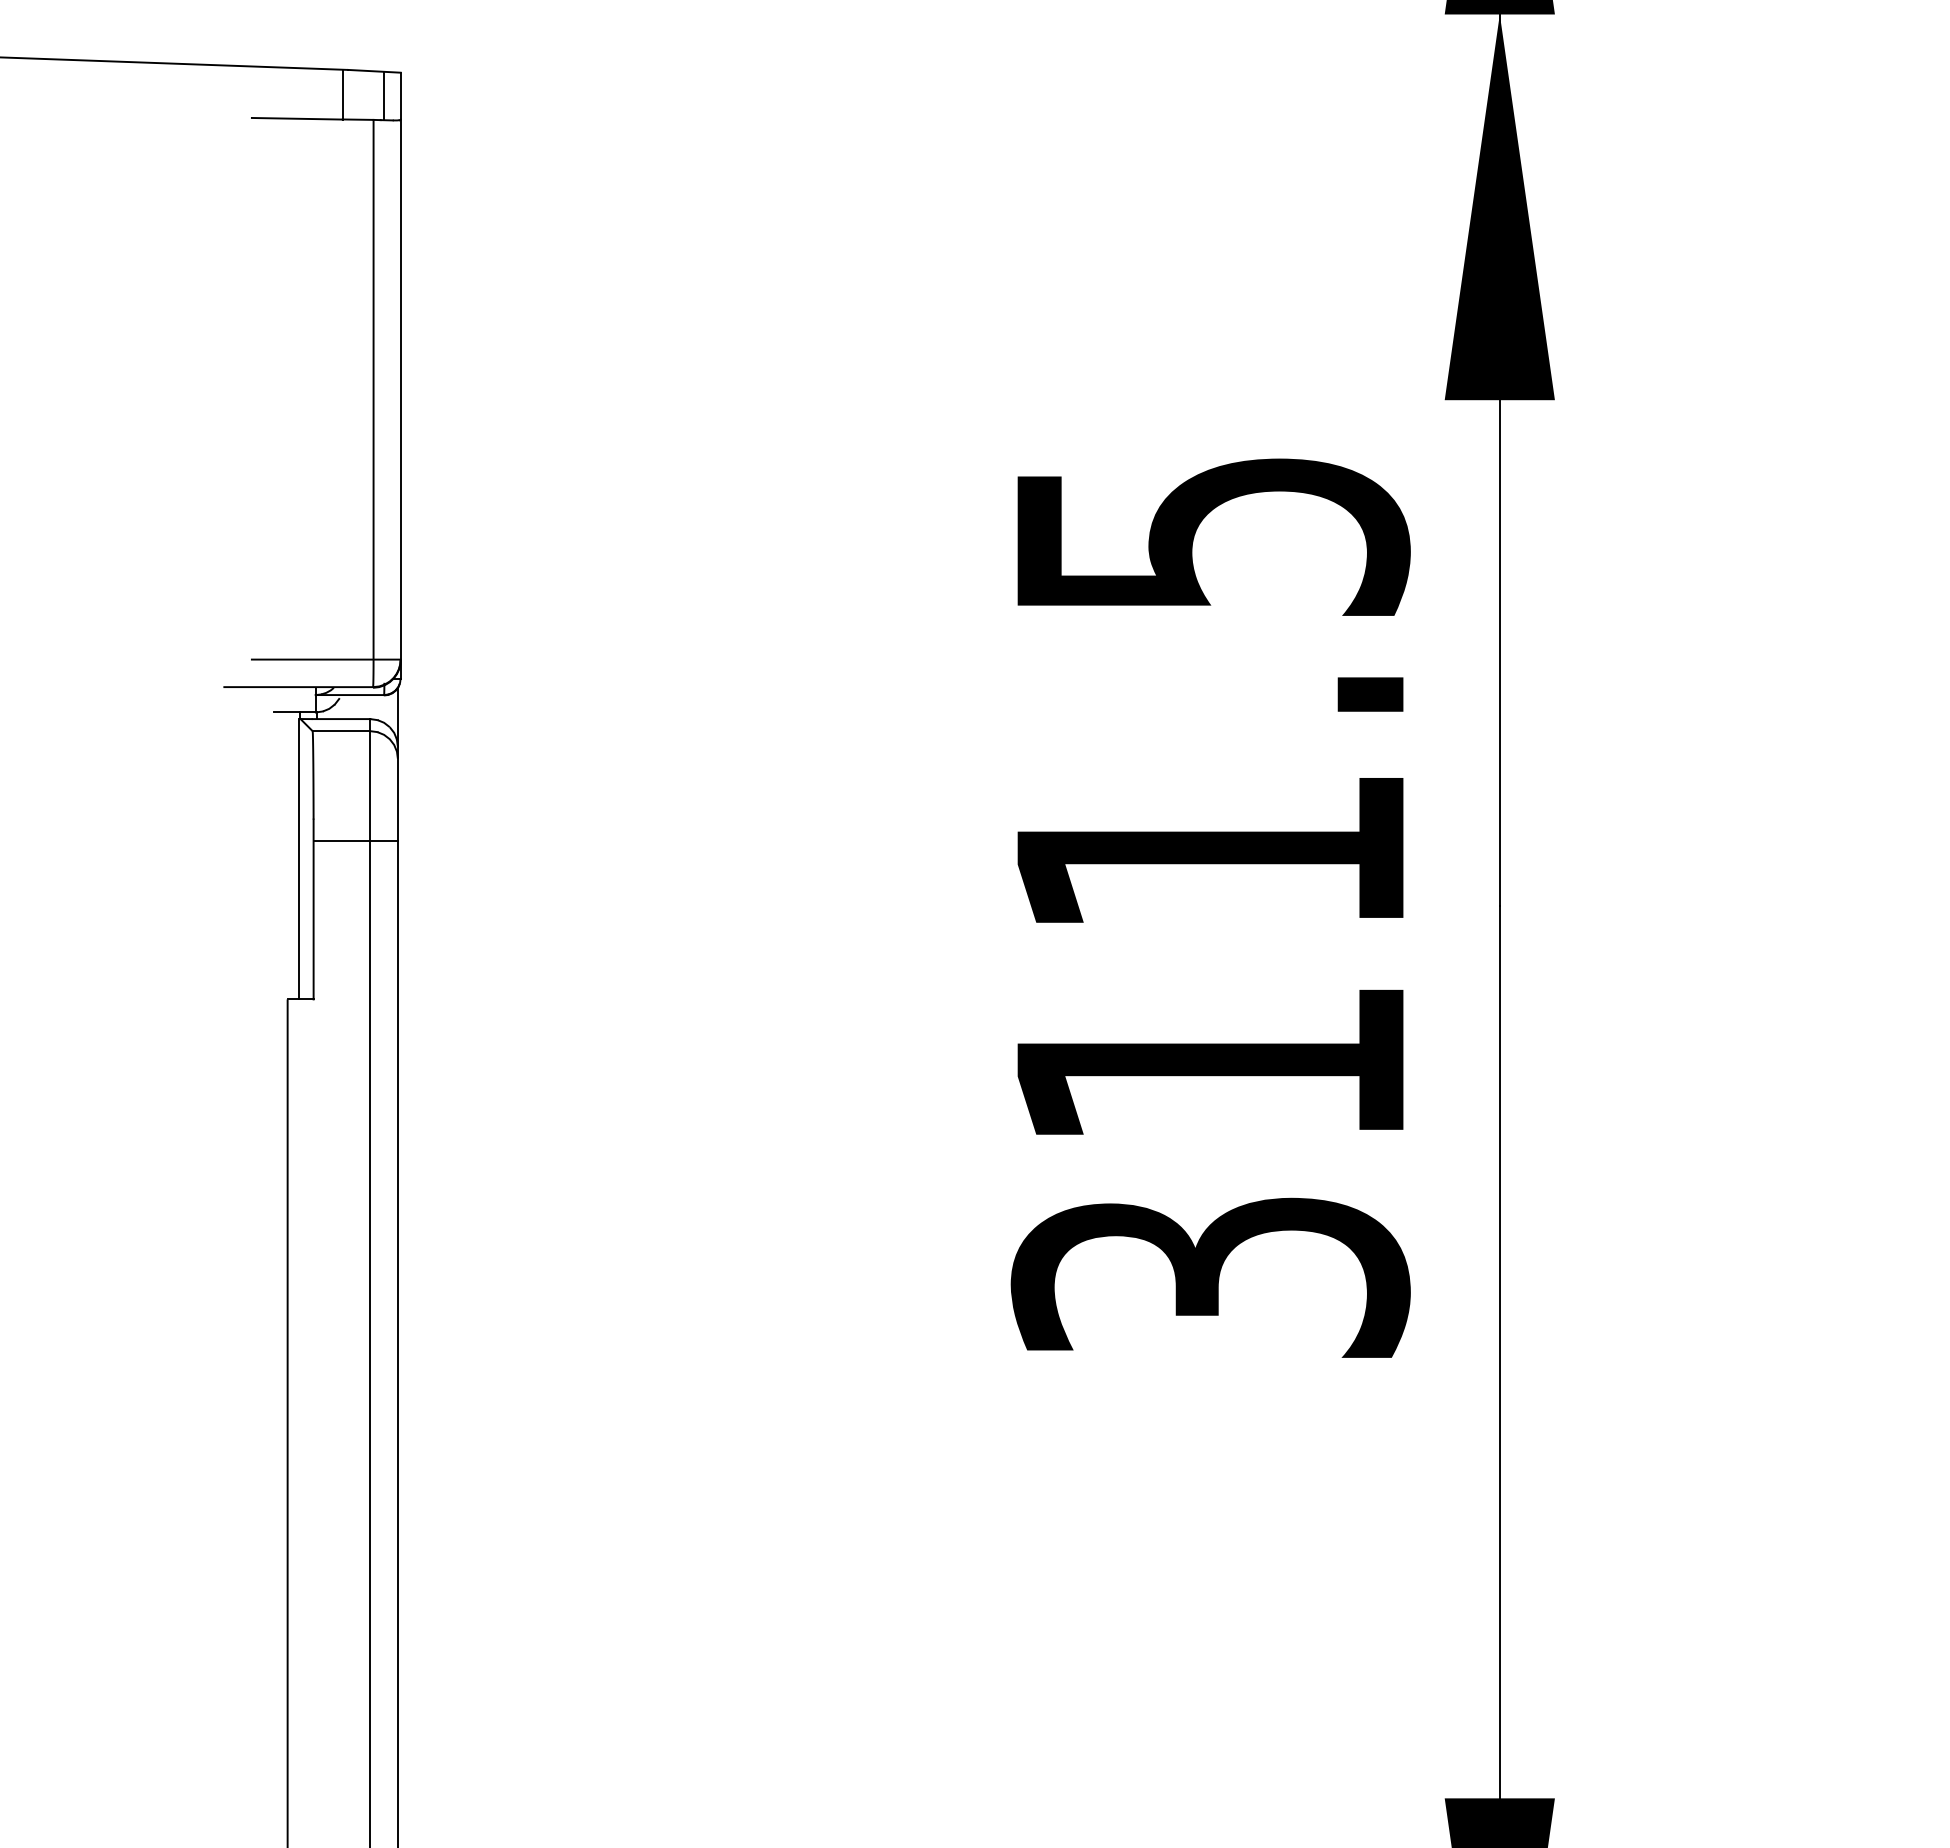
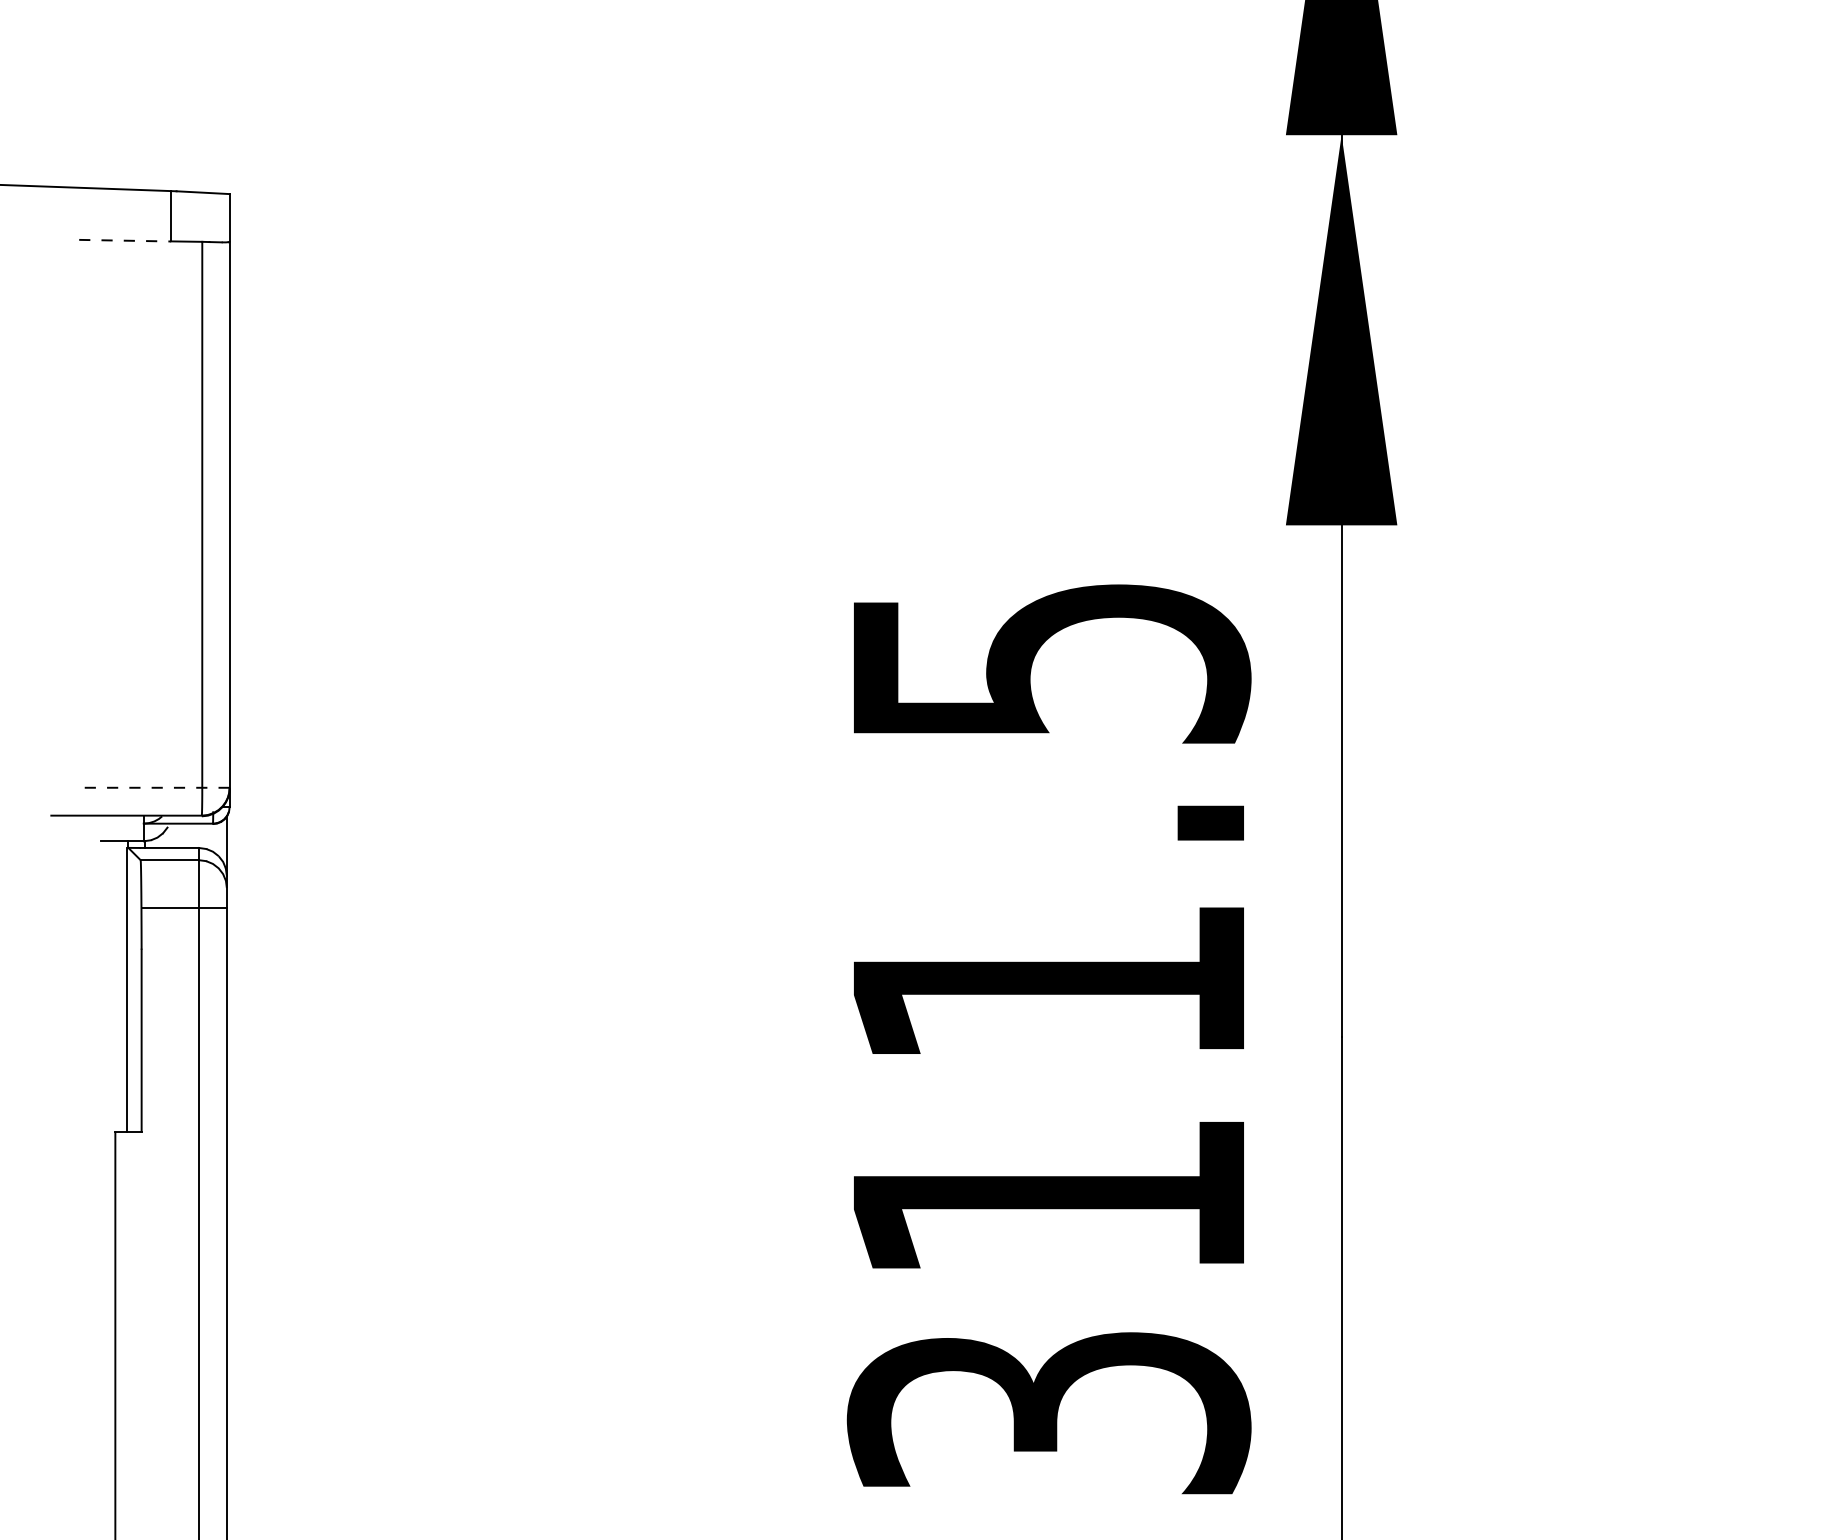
line: (384, 95) -> (213, 217), removed
line: (297, 118) -> (125, 240), solid -> dashed
line: (325, 659) -> (153, 787), solid -> dashed
line: (355, 841) -> (184, 908), moved

